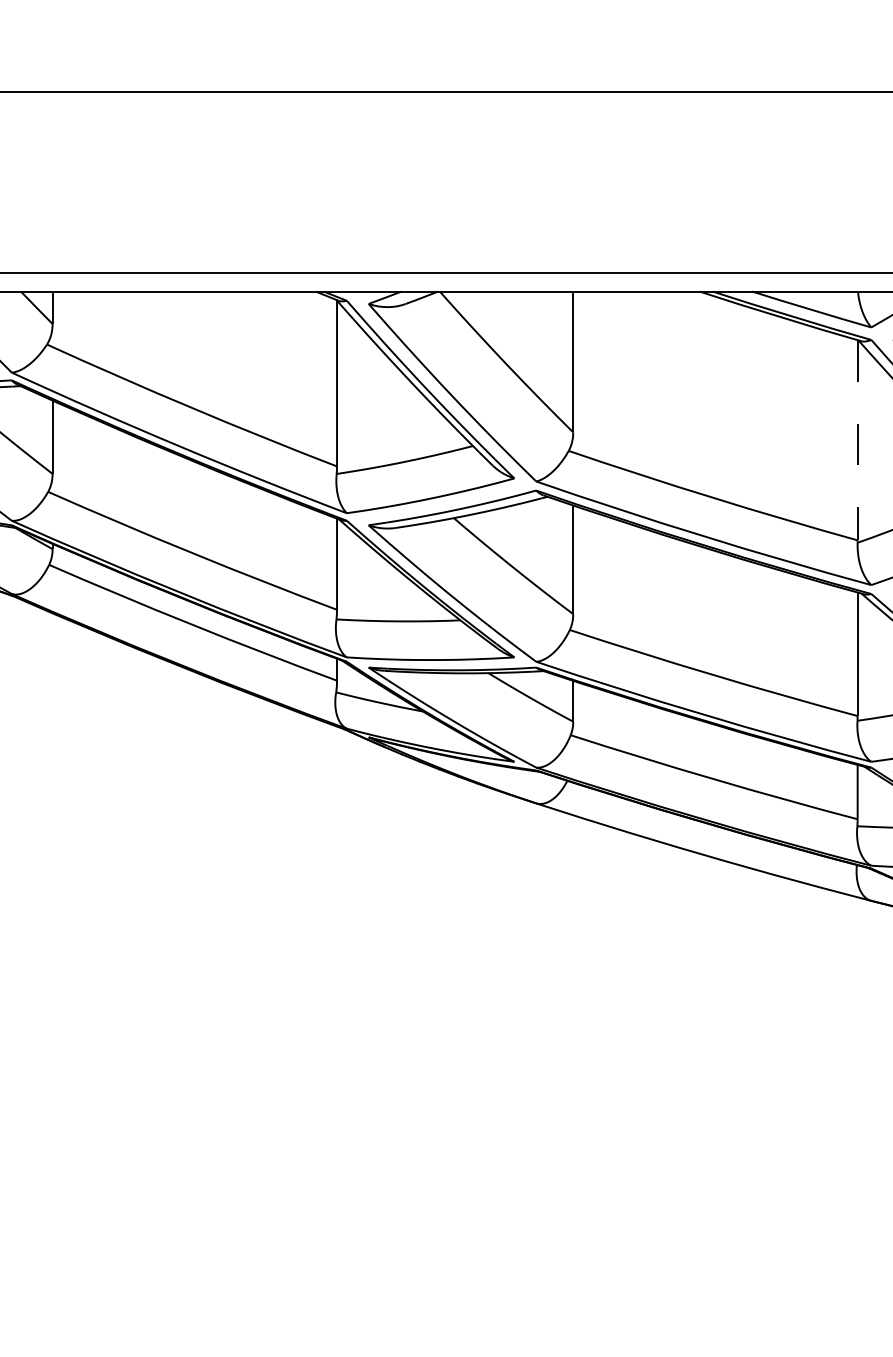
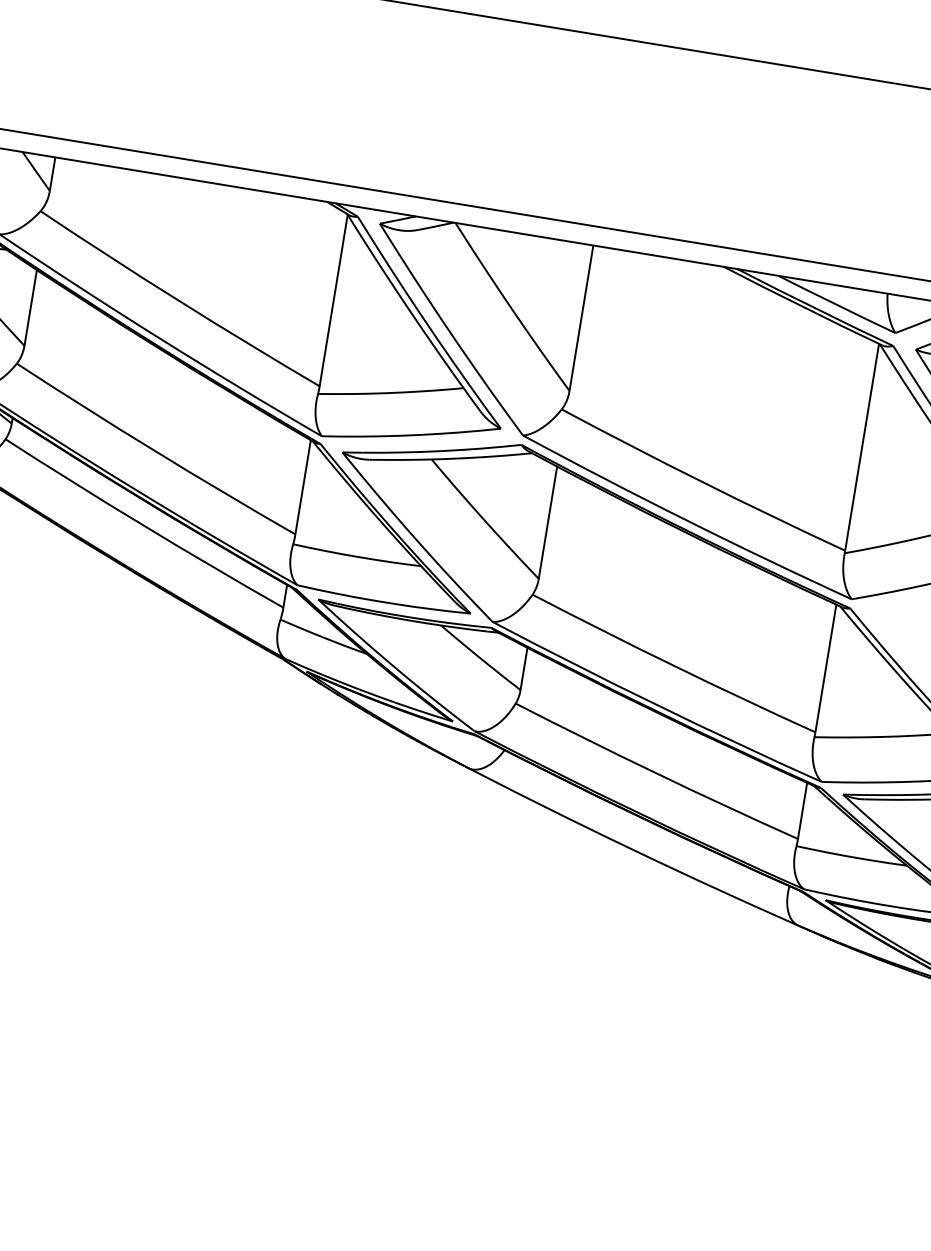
line: (857, 440) -> (861, 447), dashed -> solid

